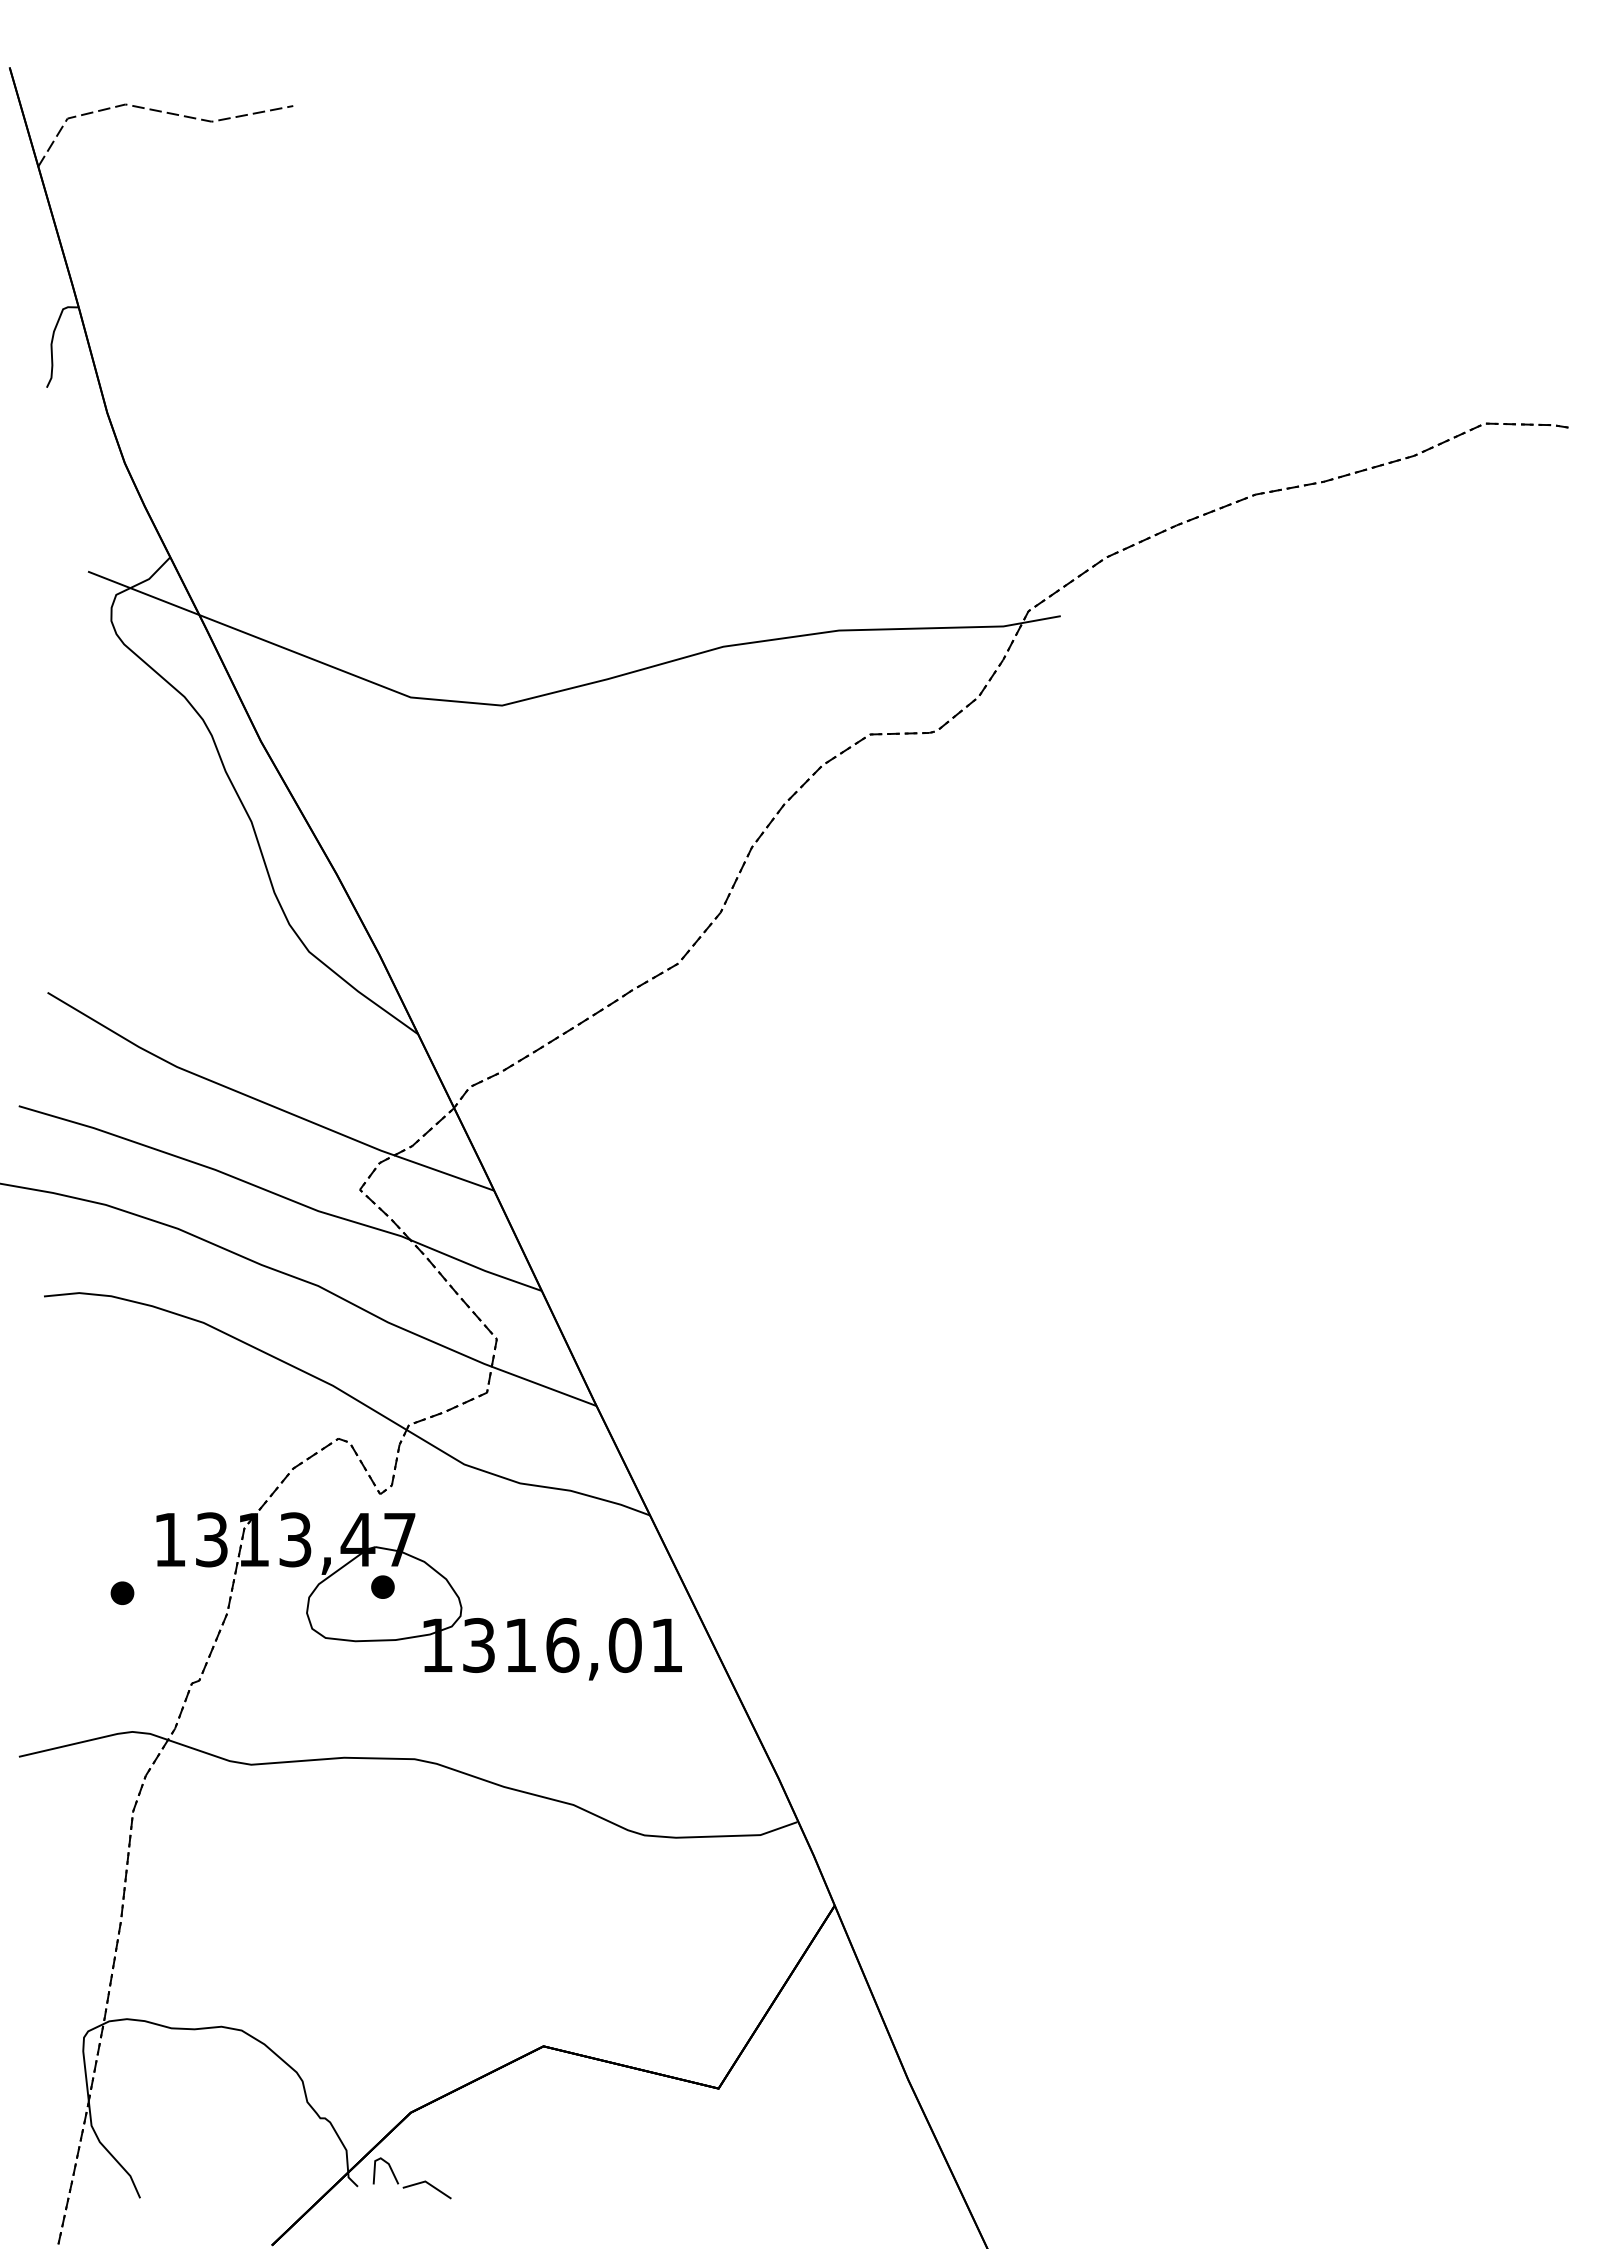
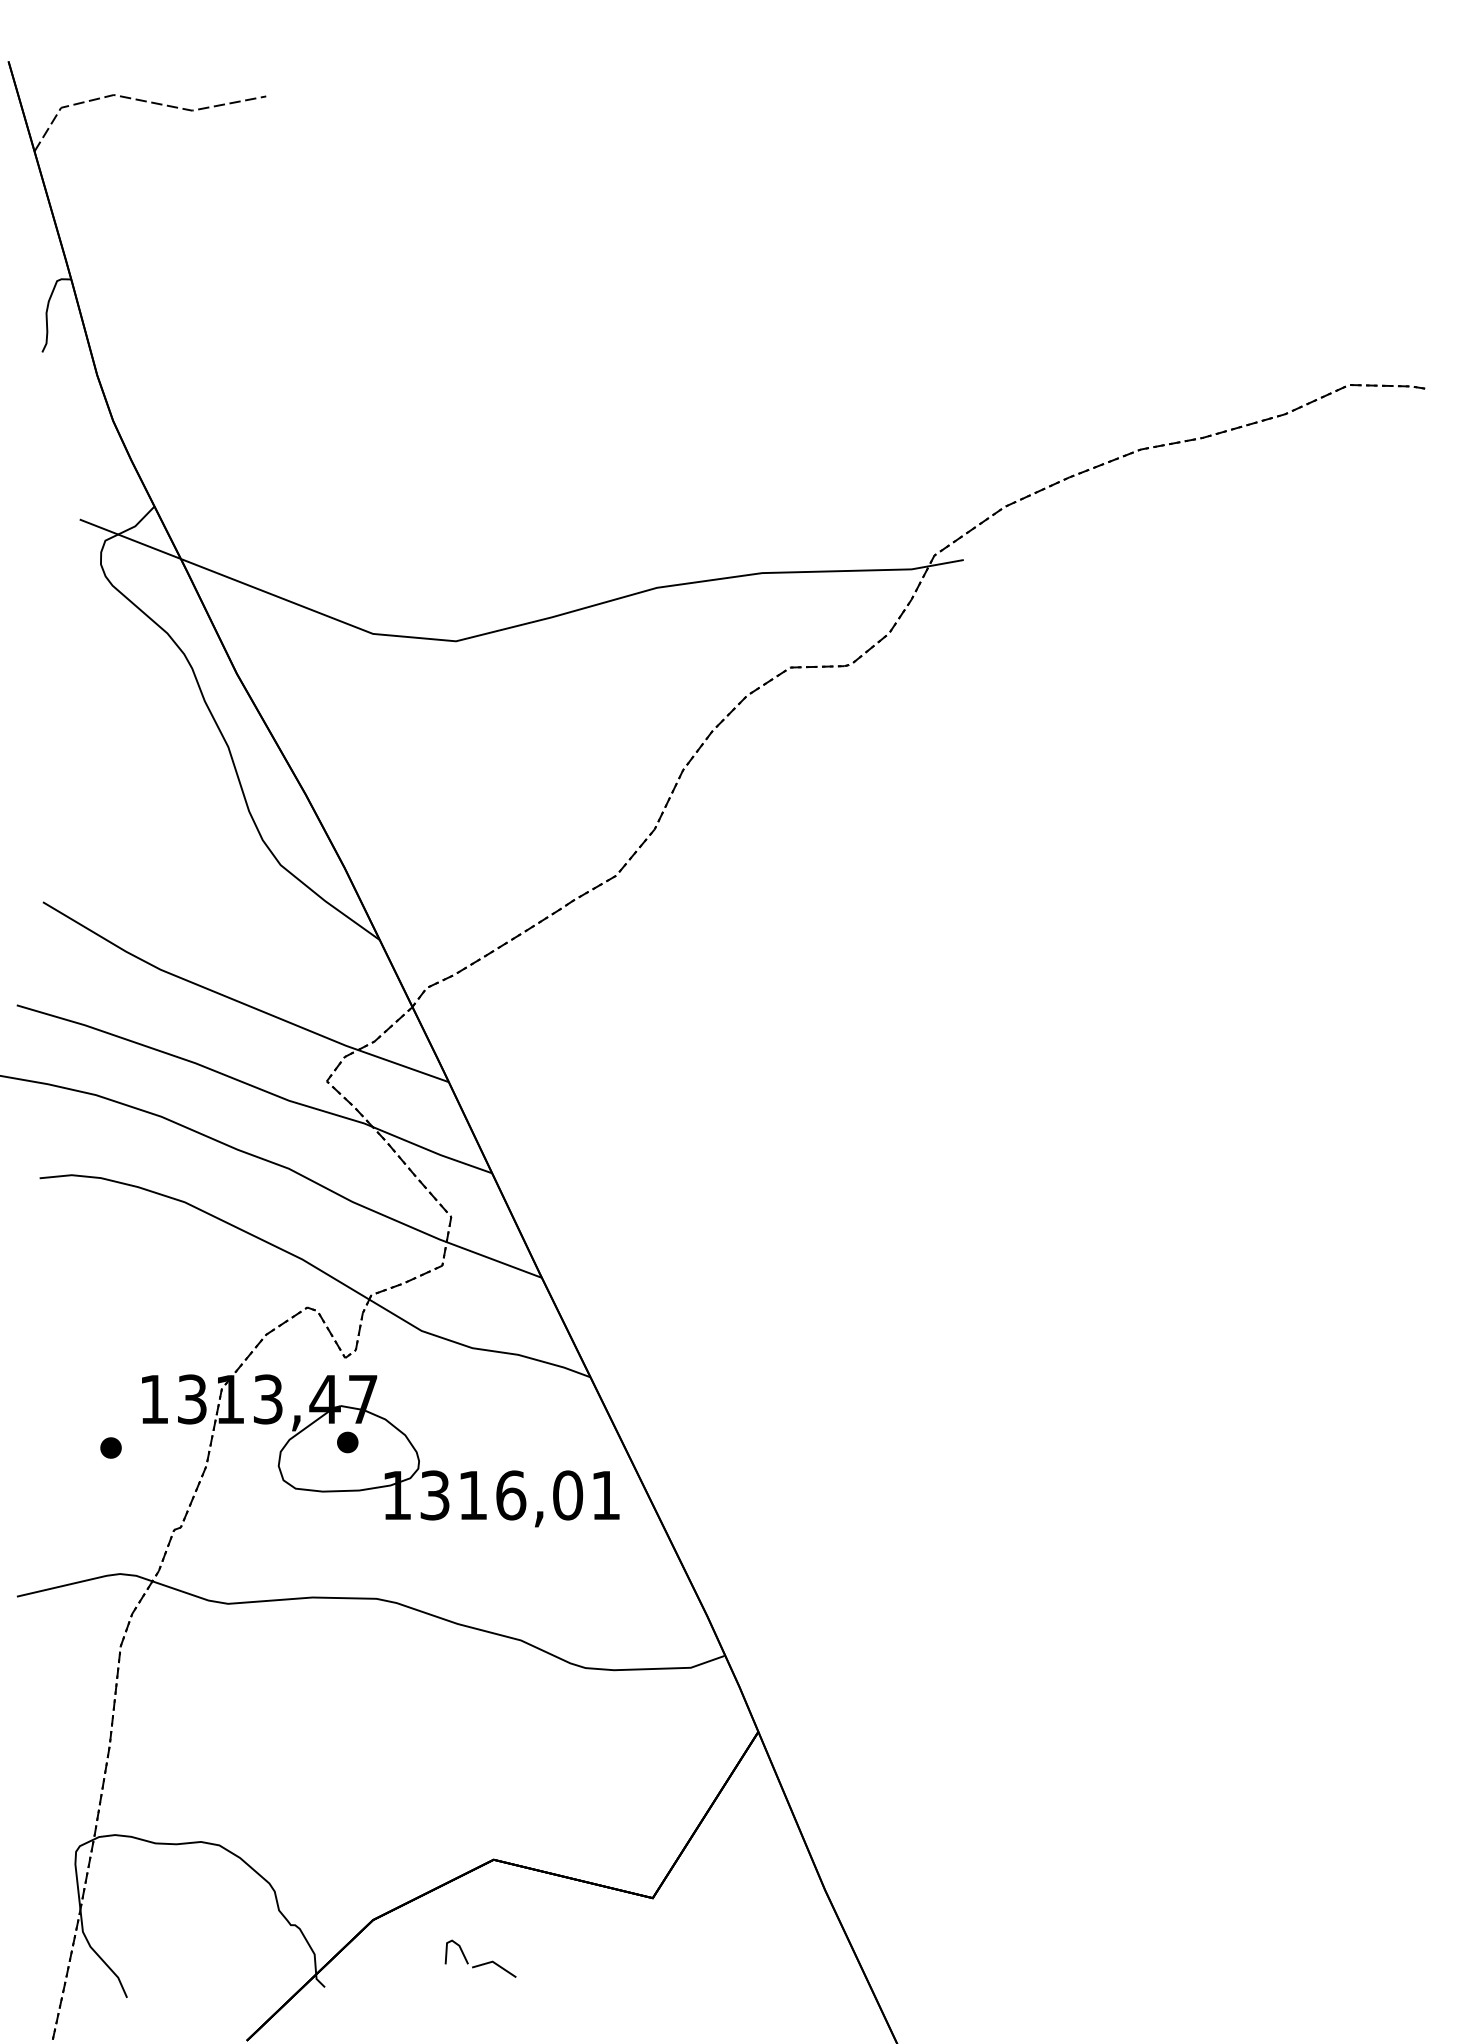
part: (411, 2178) -> (480, 1958), moved

